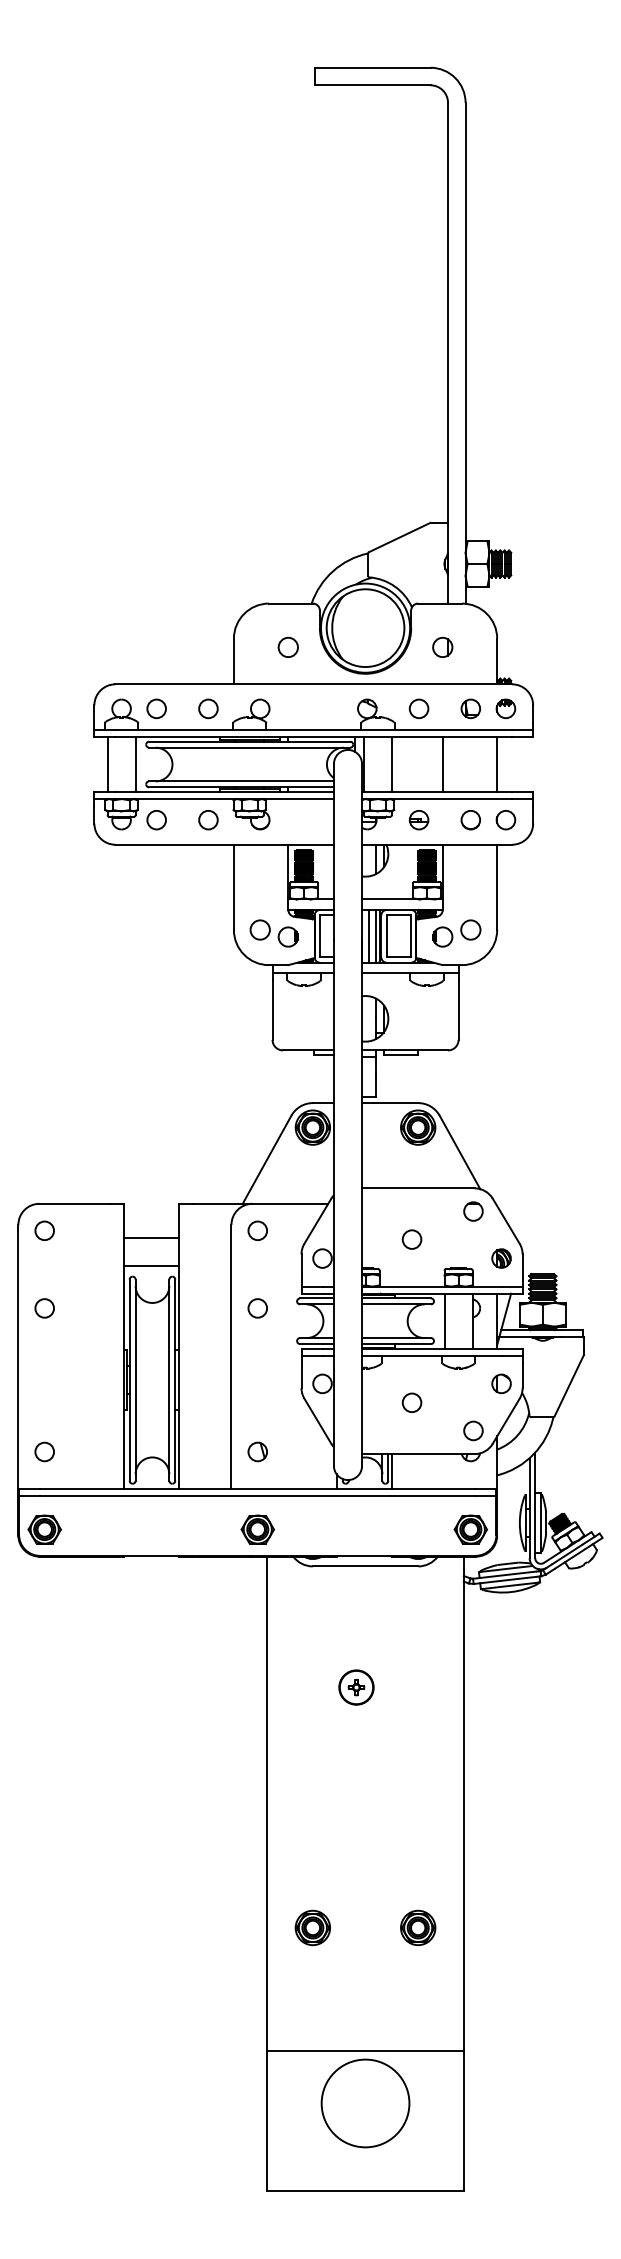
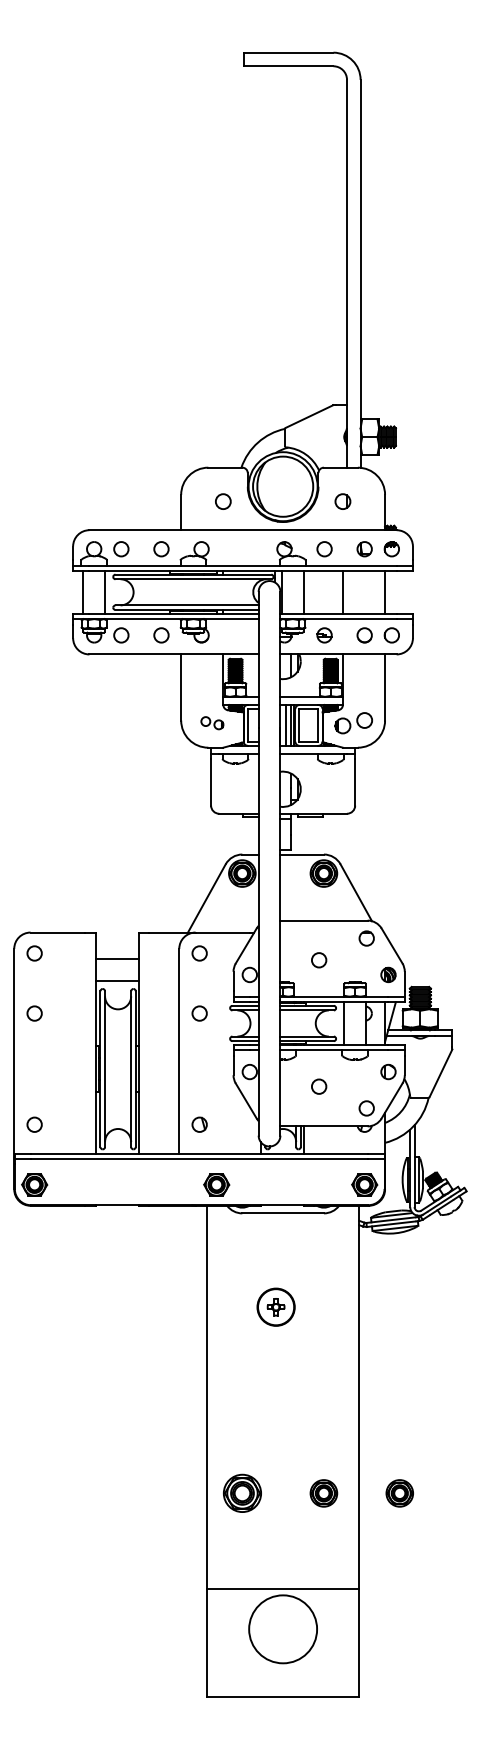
part: (273, 933) -> (211, 723), size x0.6
part: (257, 1529) -> (216, 1184), moved
part: (356, 1687) -> (276, 1307), size x1.4
part: (312, 1927) -> (242, 1493), size x1.4
part: (516, 1927) -> (400, 1493), added

